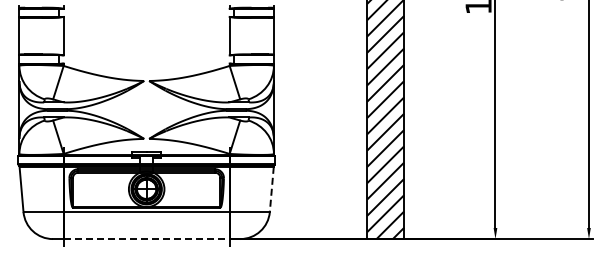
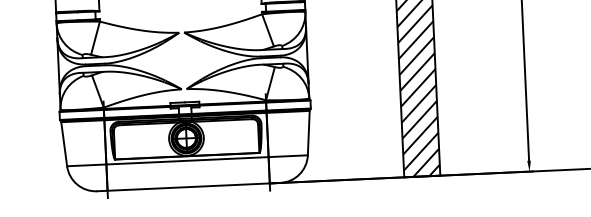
line: (271, 189) -> (308, 133), dashed -> solid
line: (146, 239) -> (188, 187), dashed -> solid

